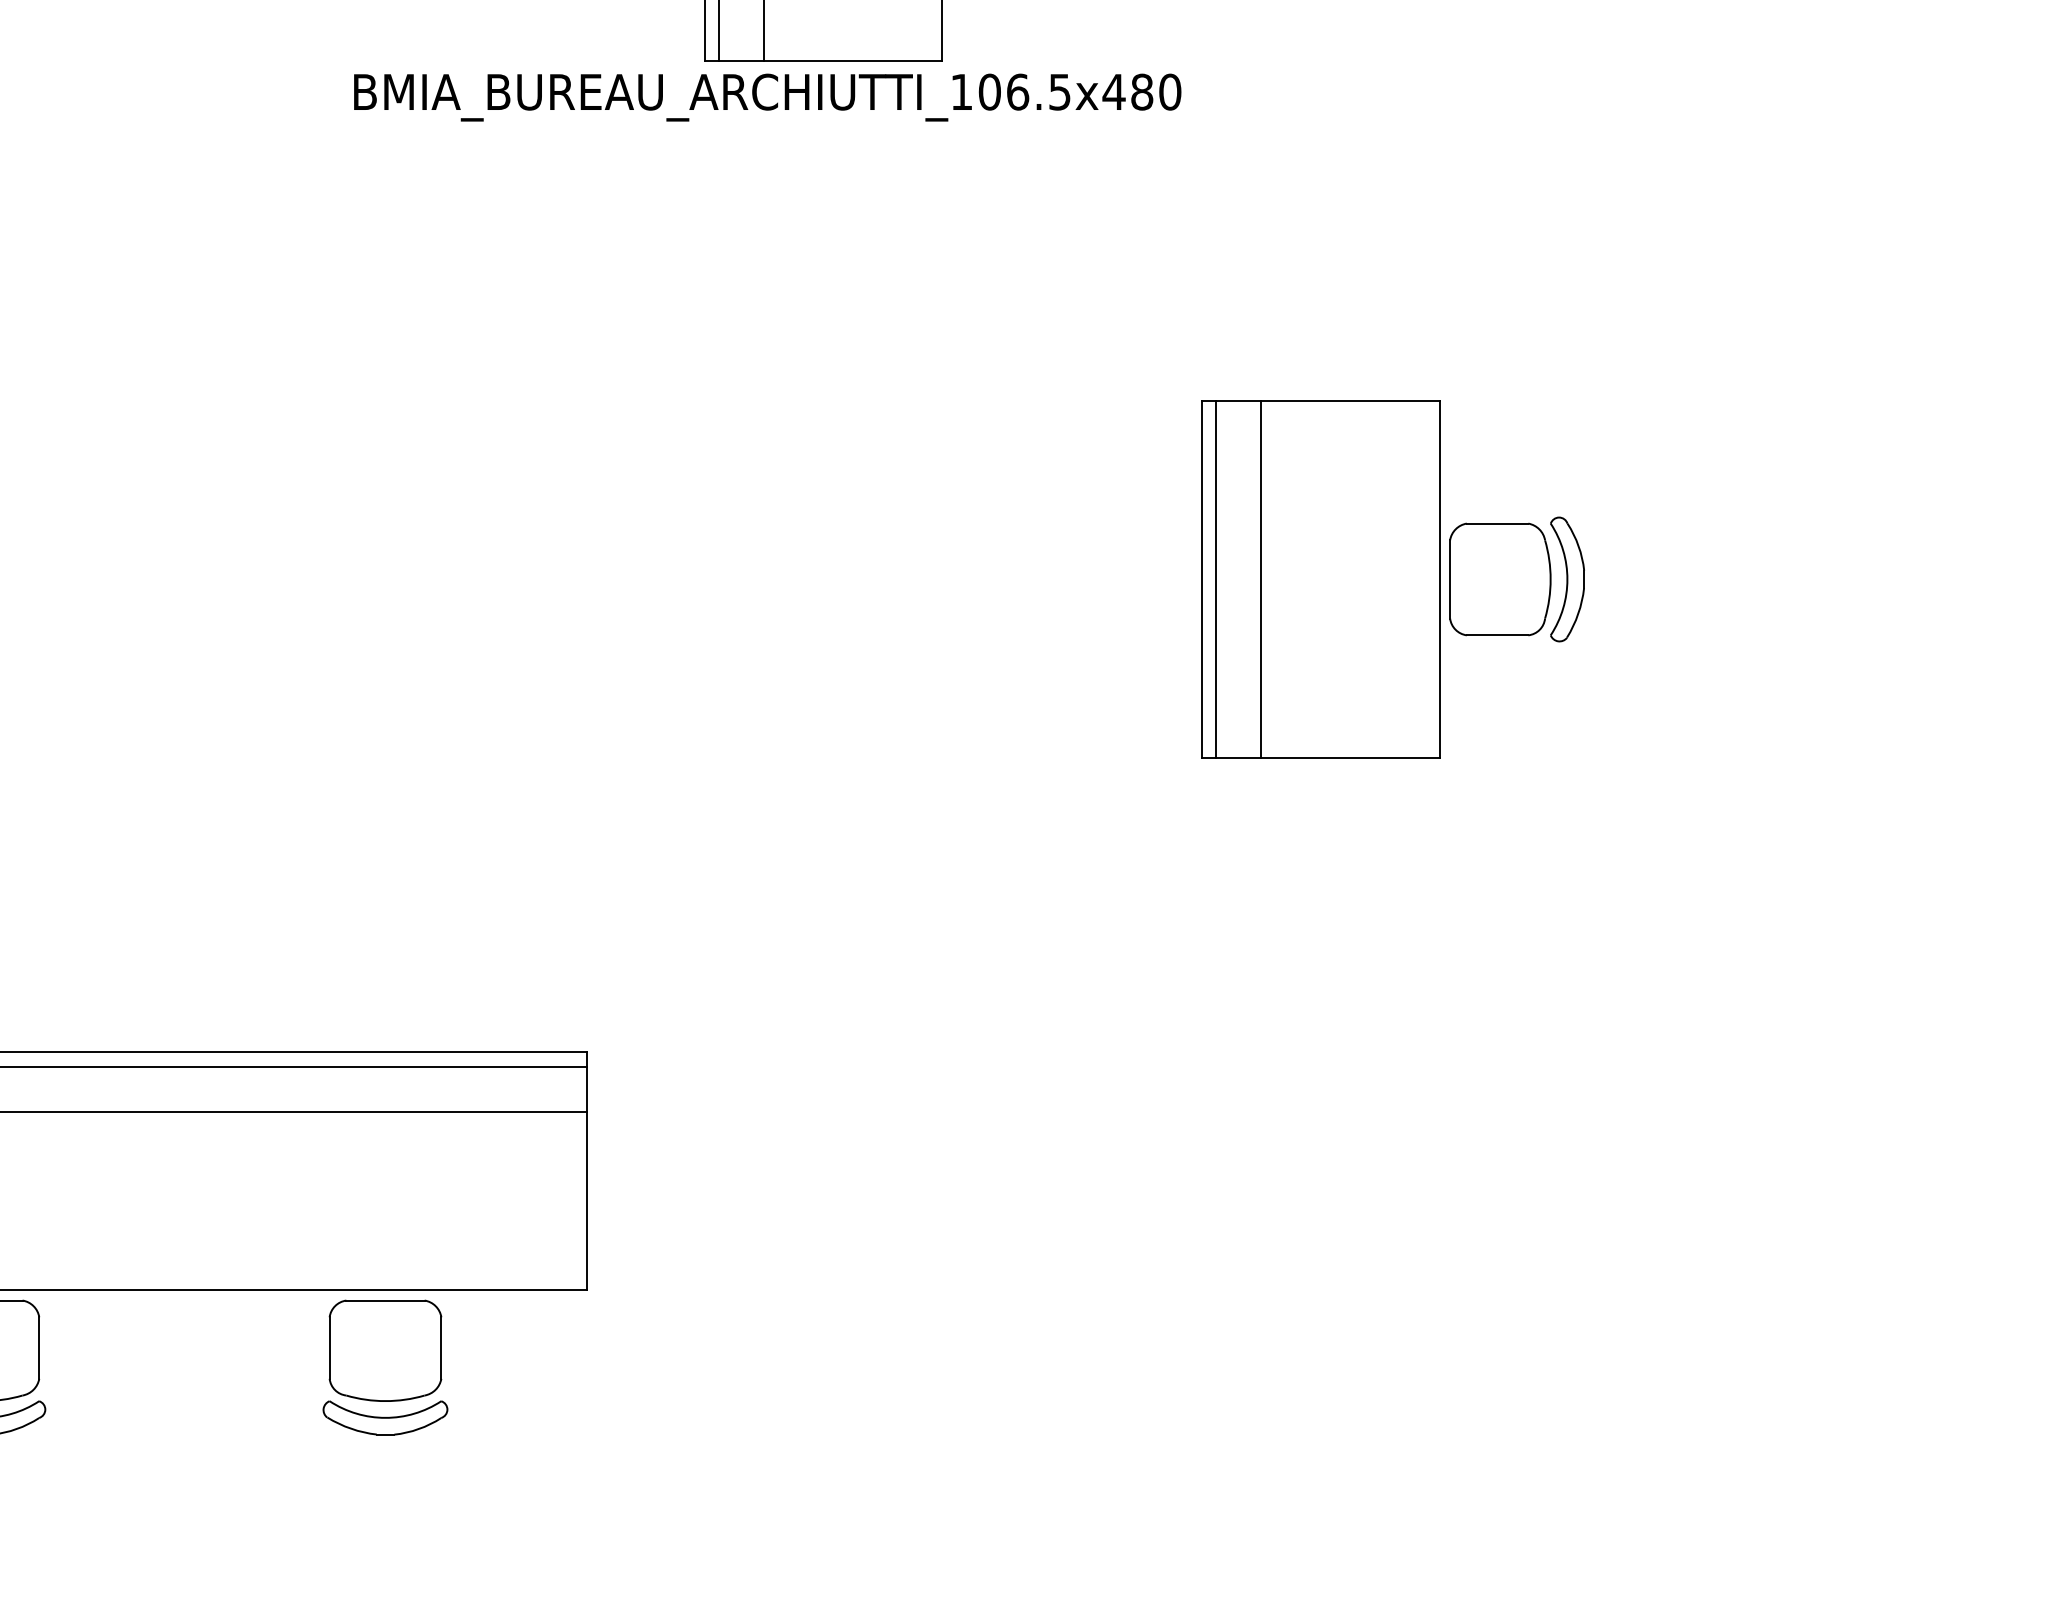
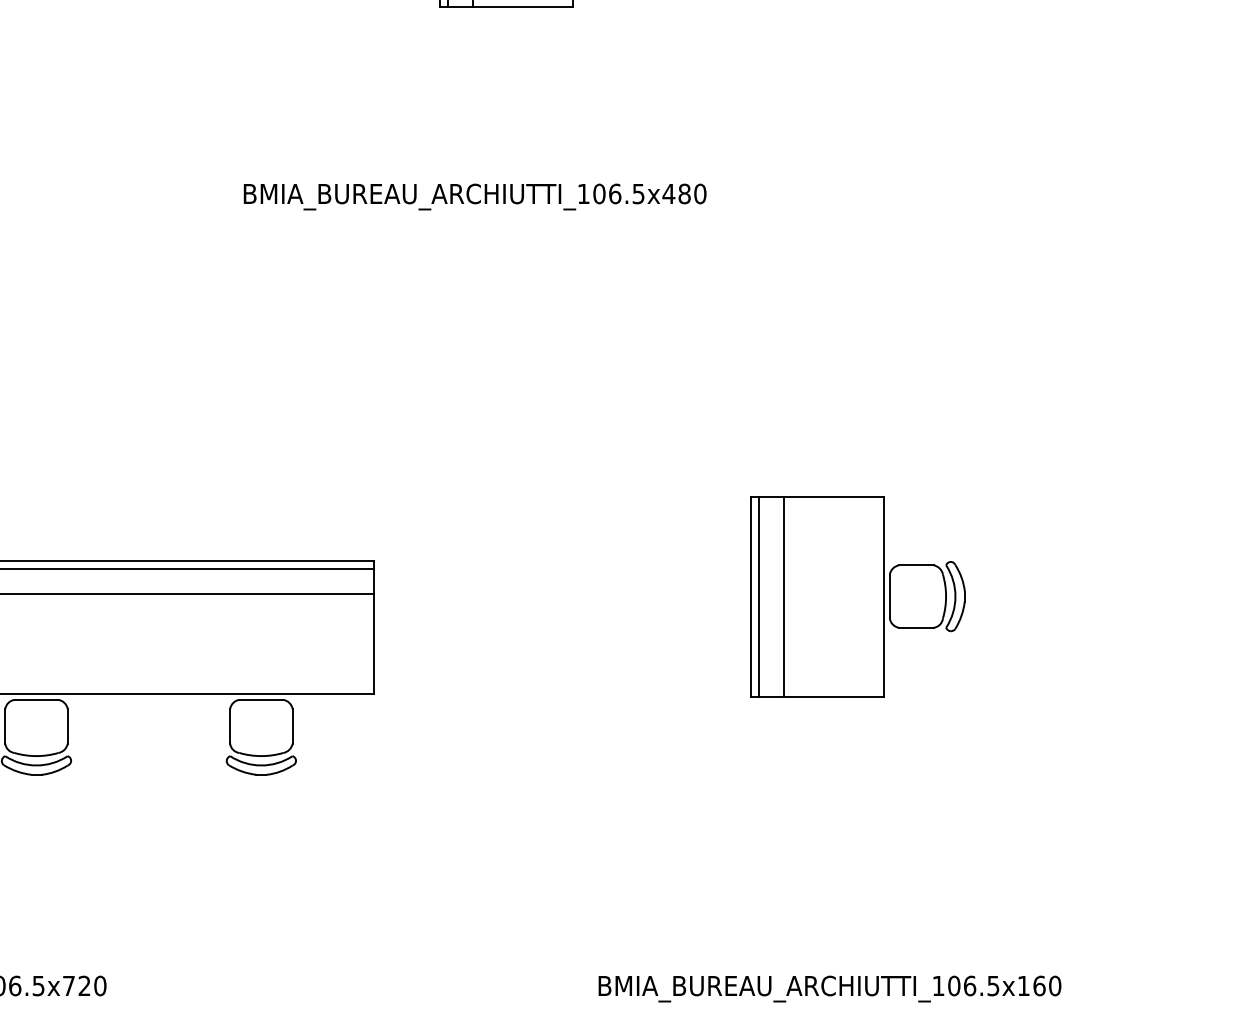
text: (766, 96) -> (474, 196), moved
part: (1392, 579) -> (857, 596), moved

